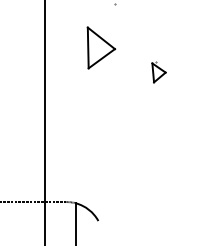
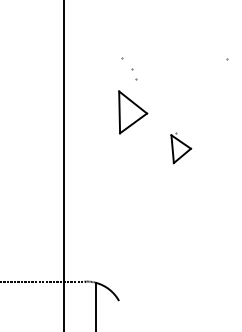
part: (101, 48) -> (133, 112), moved
part: (159, 72) -> (181, 148), size x1.43

